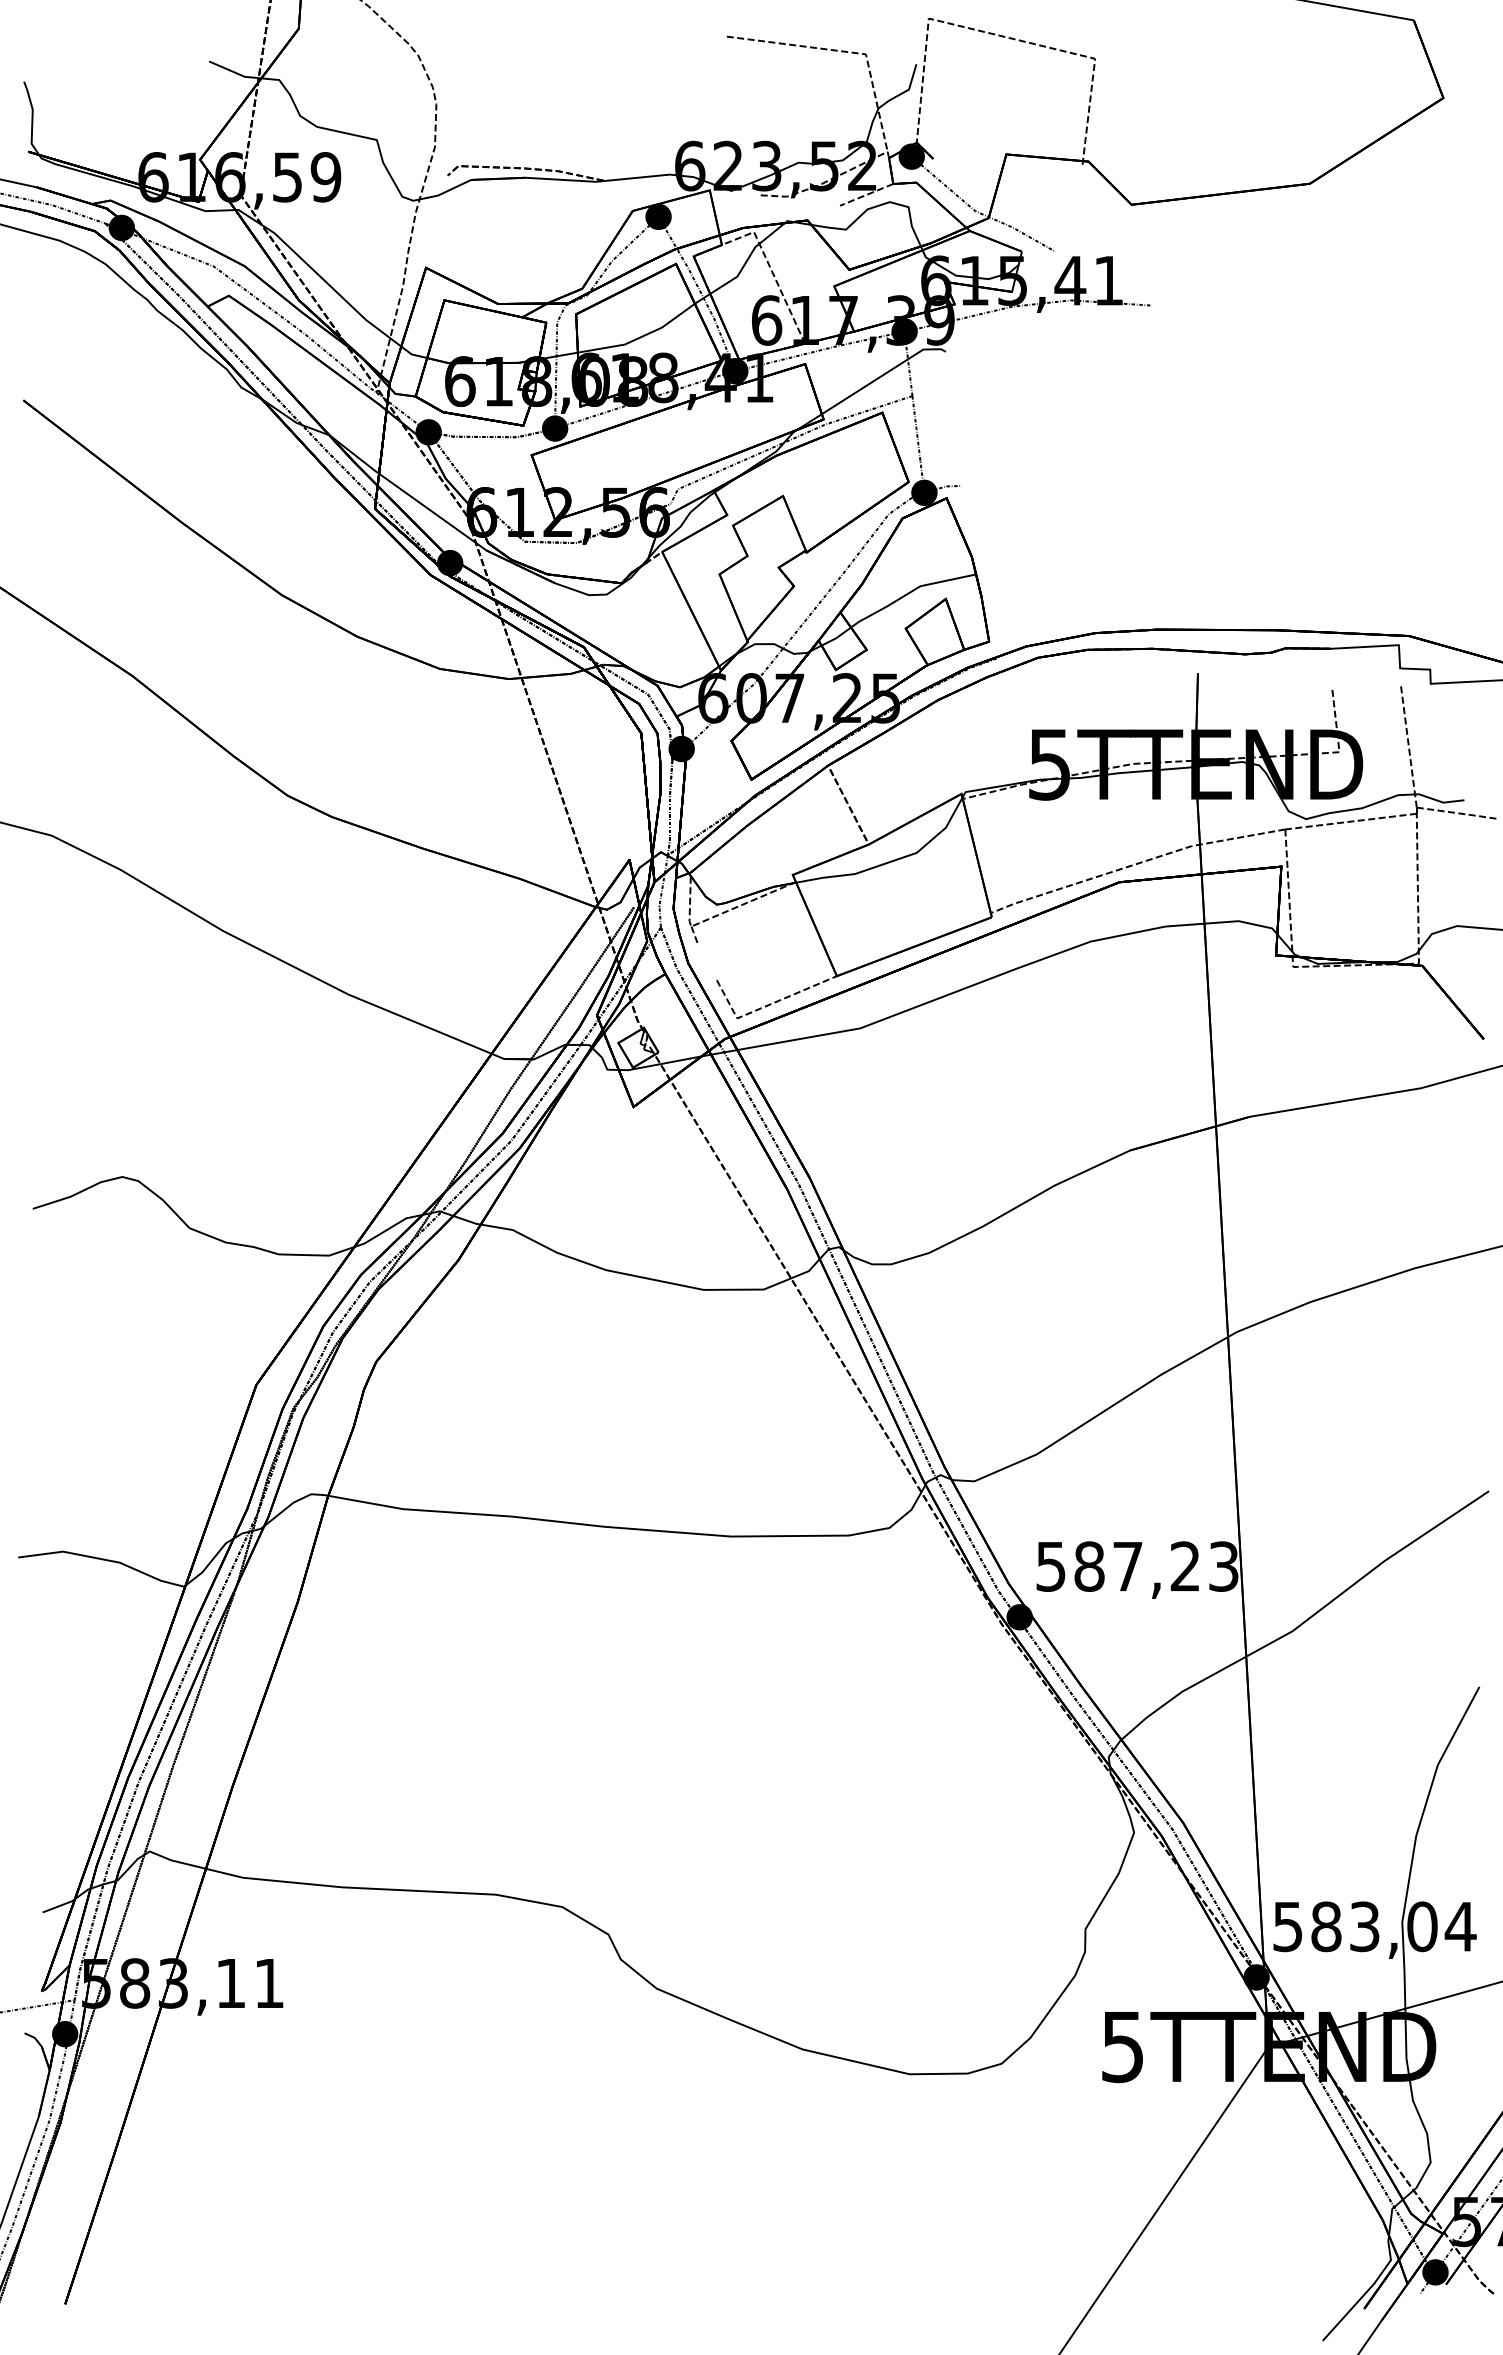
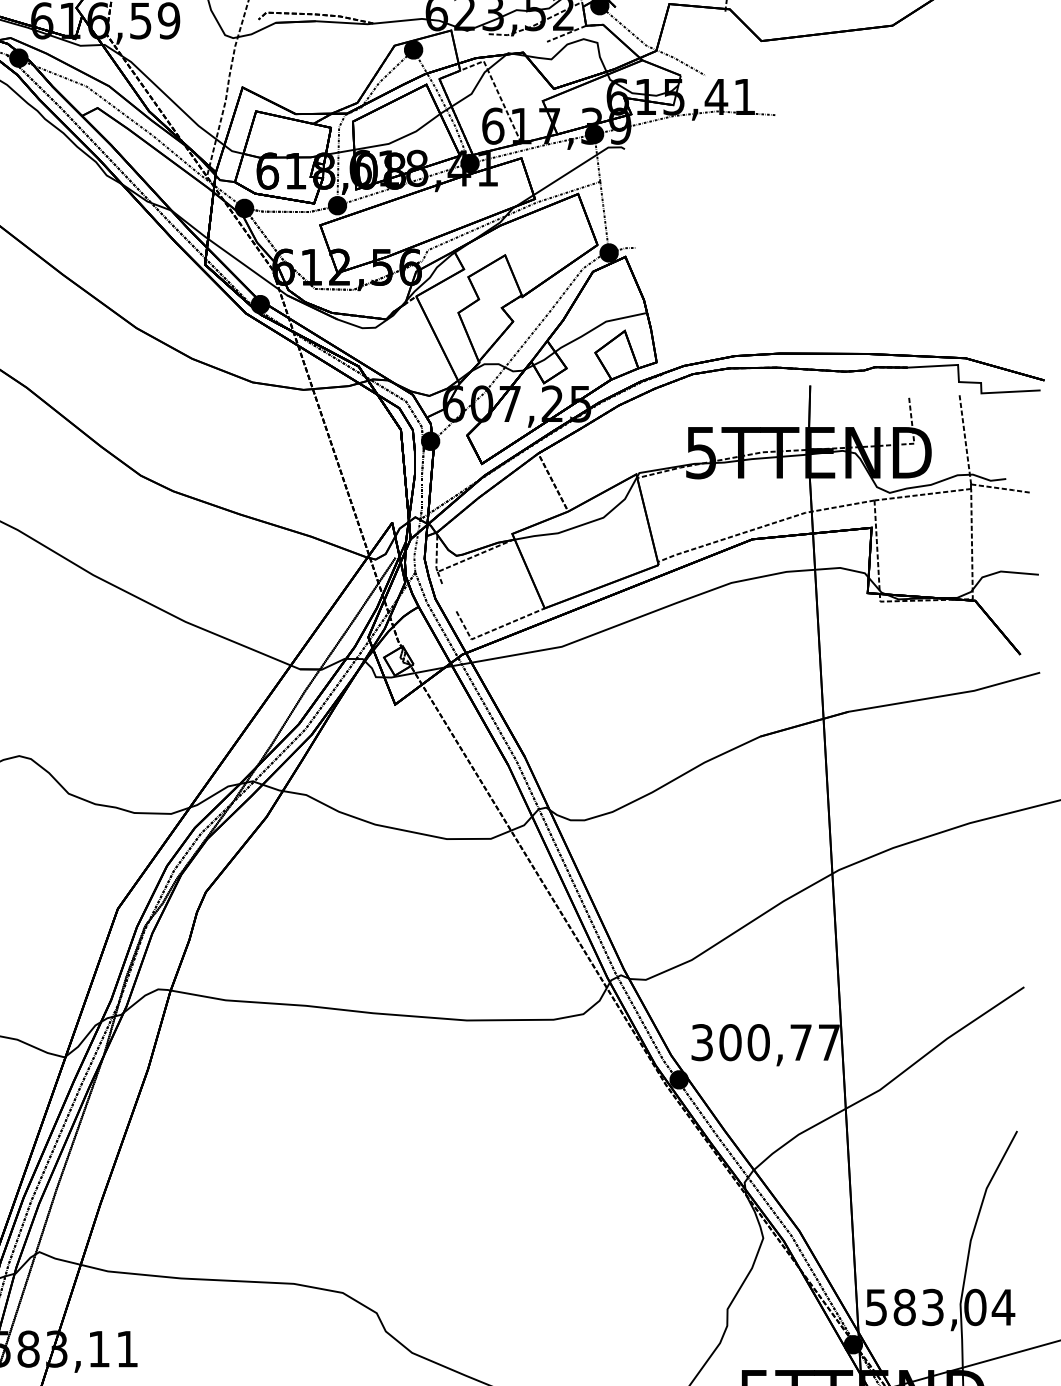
text: (1137, 1566) -> (765, 1042), 587,23 -> 300,77

